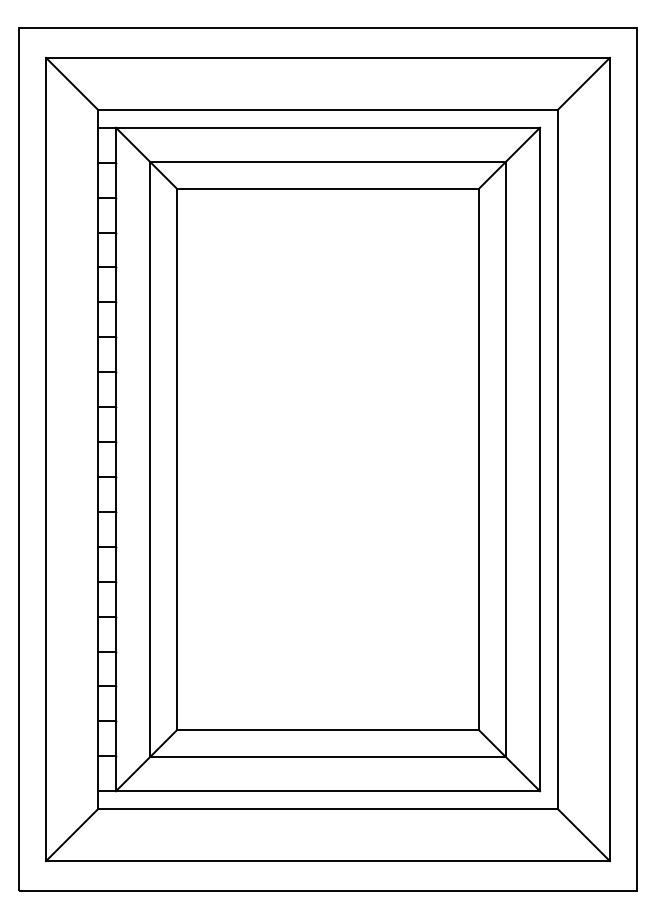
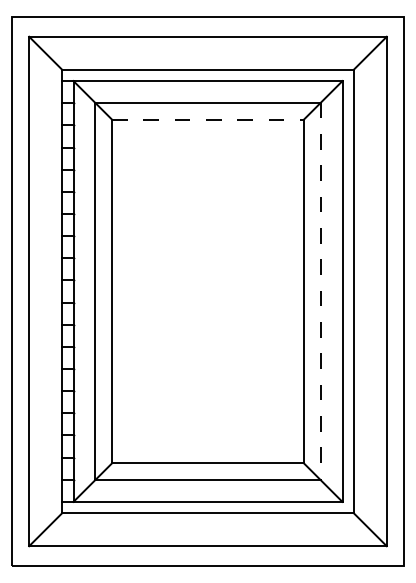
line: (327, 188) -> (207, 119), solid -> dashed
line: (505, 459) -> (320, 291), solid -> dashed

